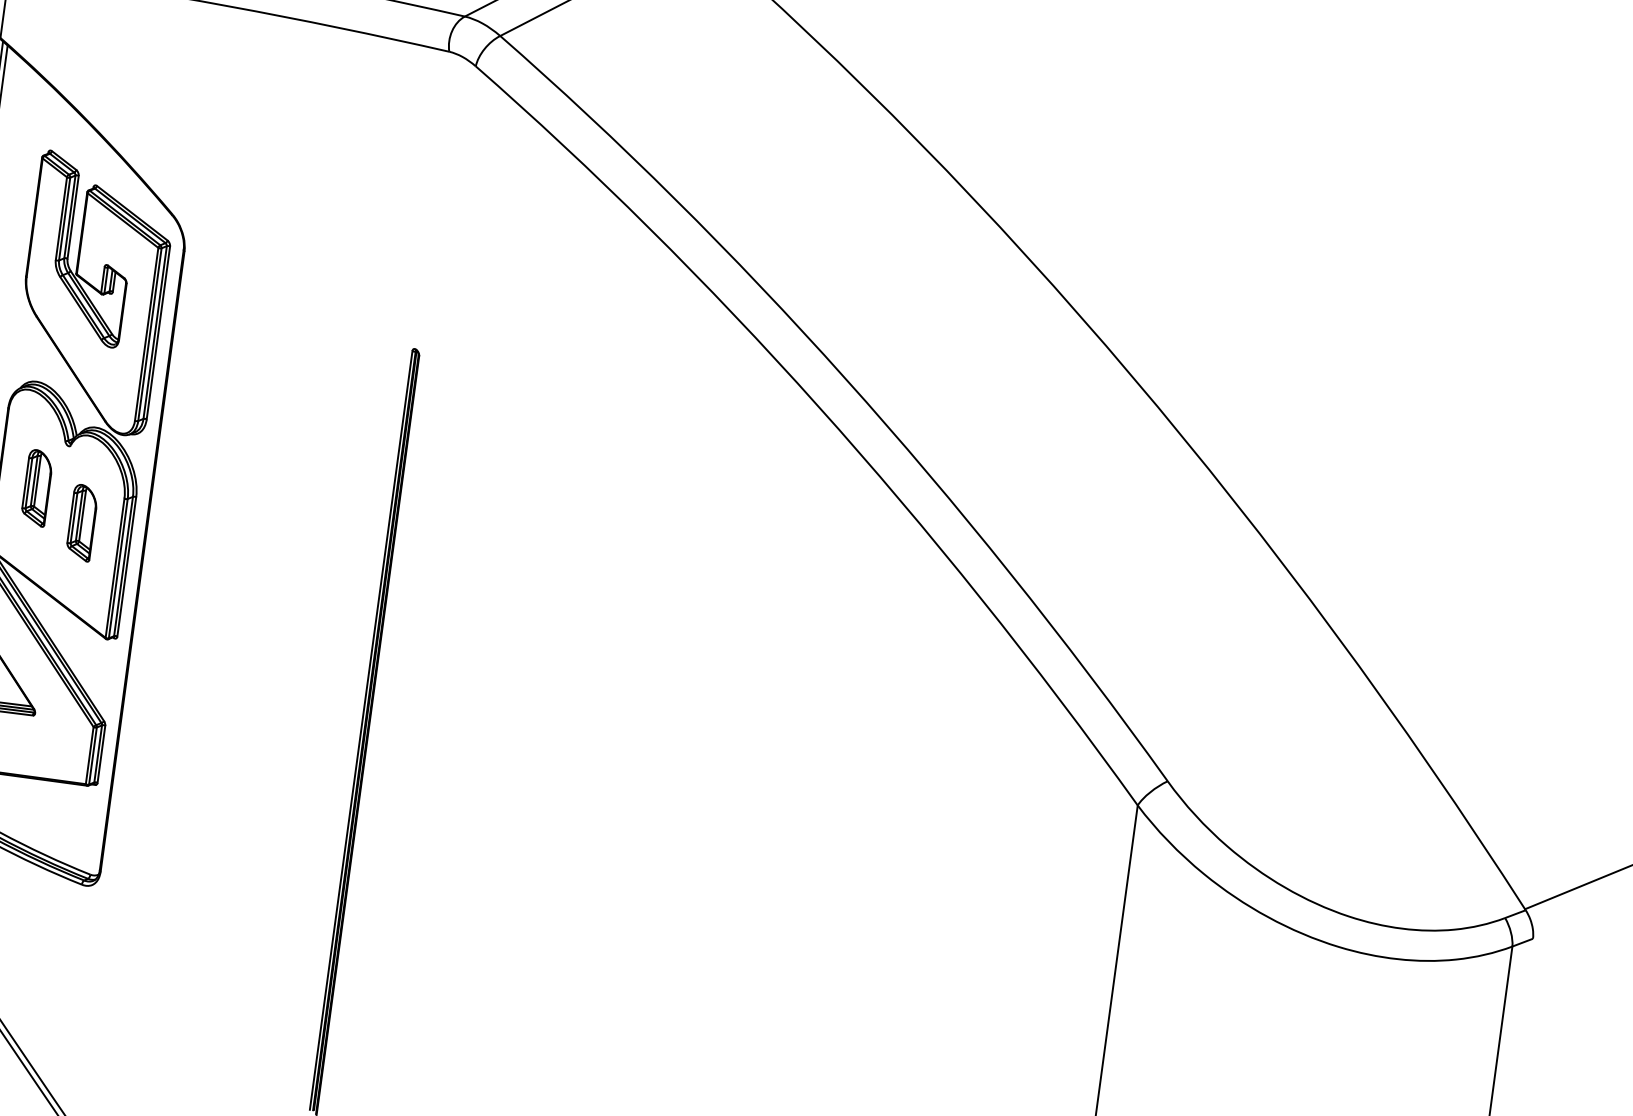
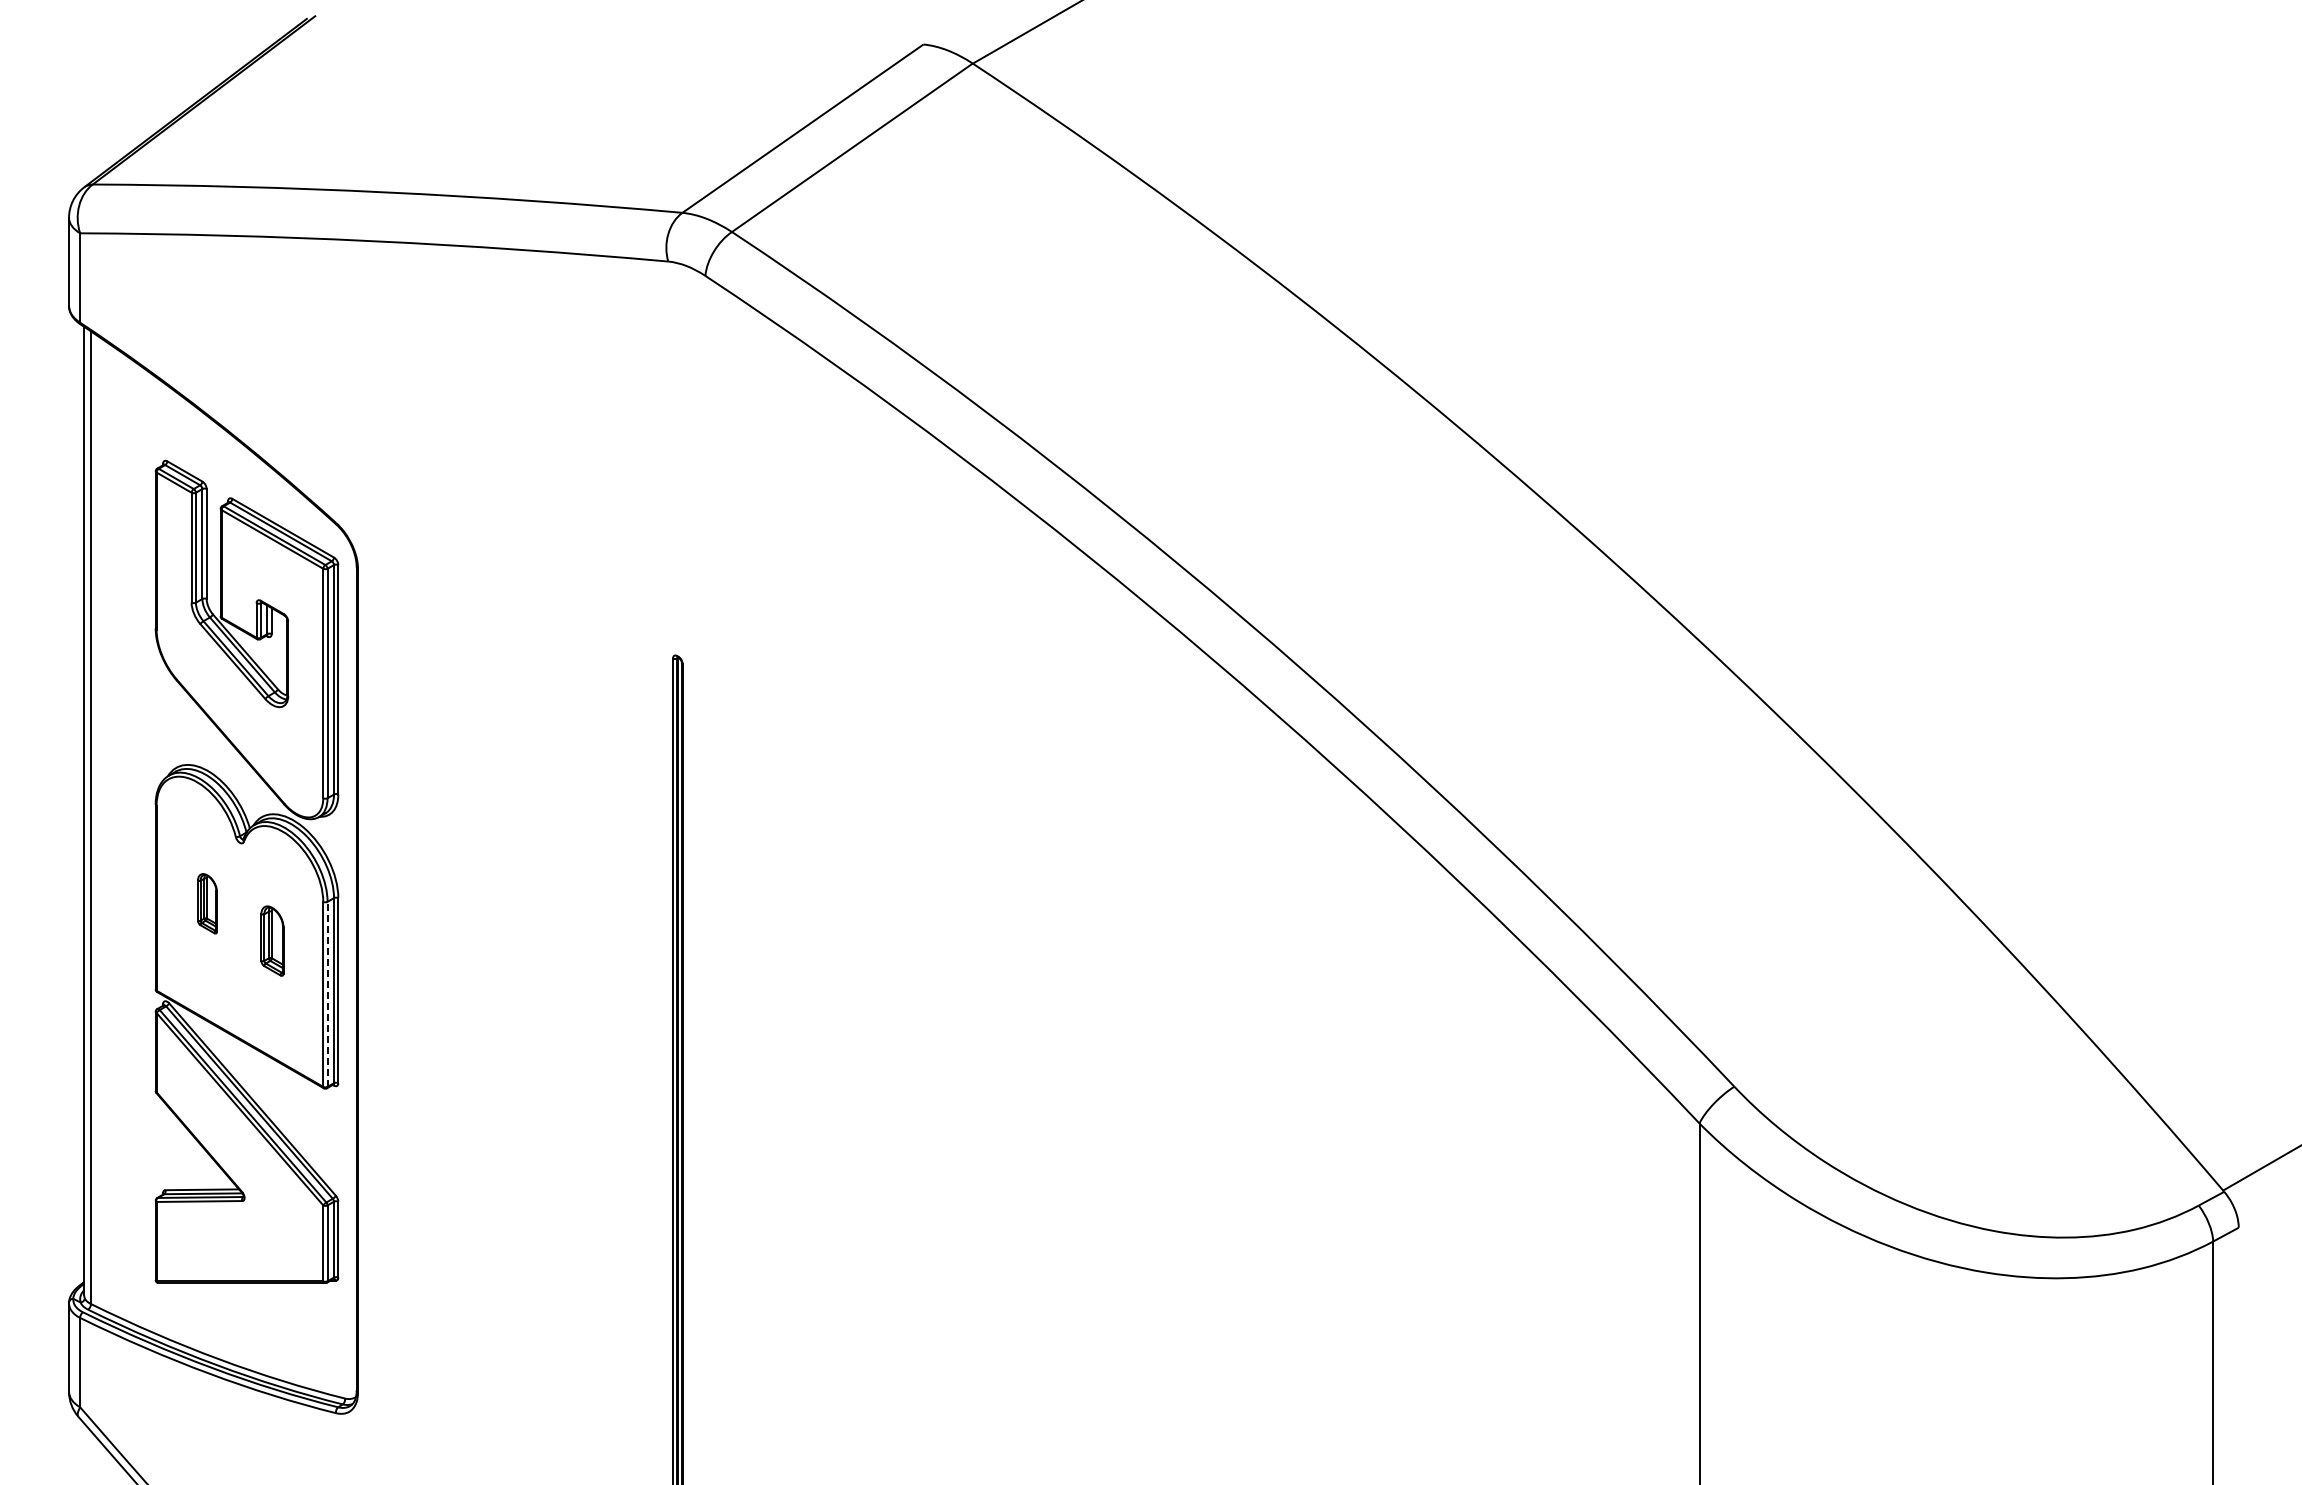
part: (37, 488) -> (207, 903), size x0.6
part: (82, 522) -> (272, 940), size x0.7
line: (118, 568) -> (327, 994), solid -> dashed

